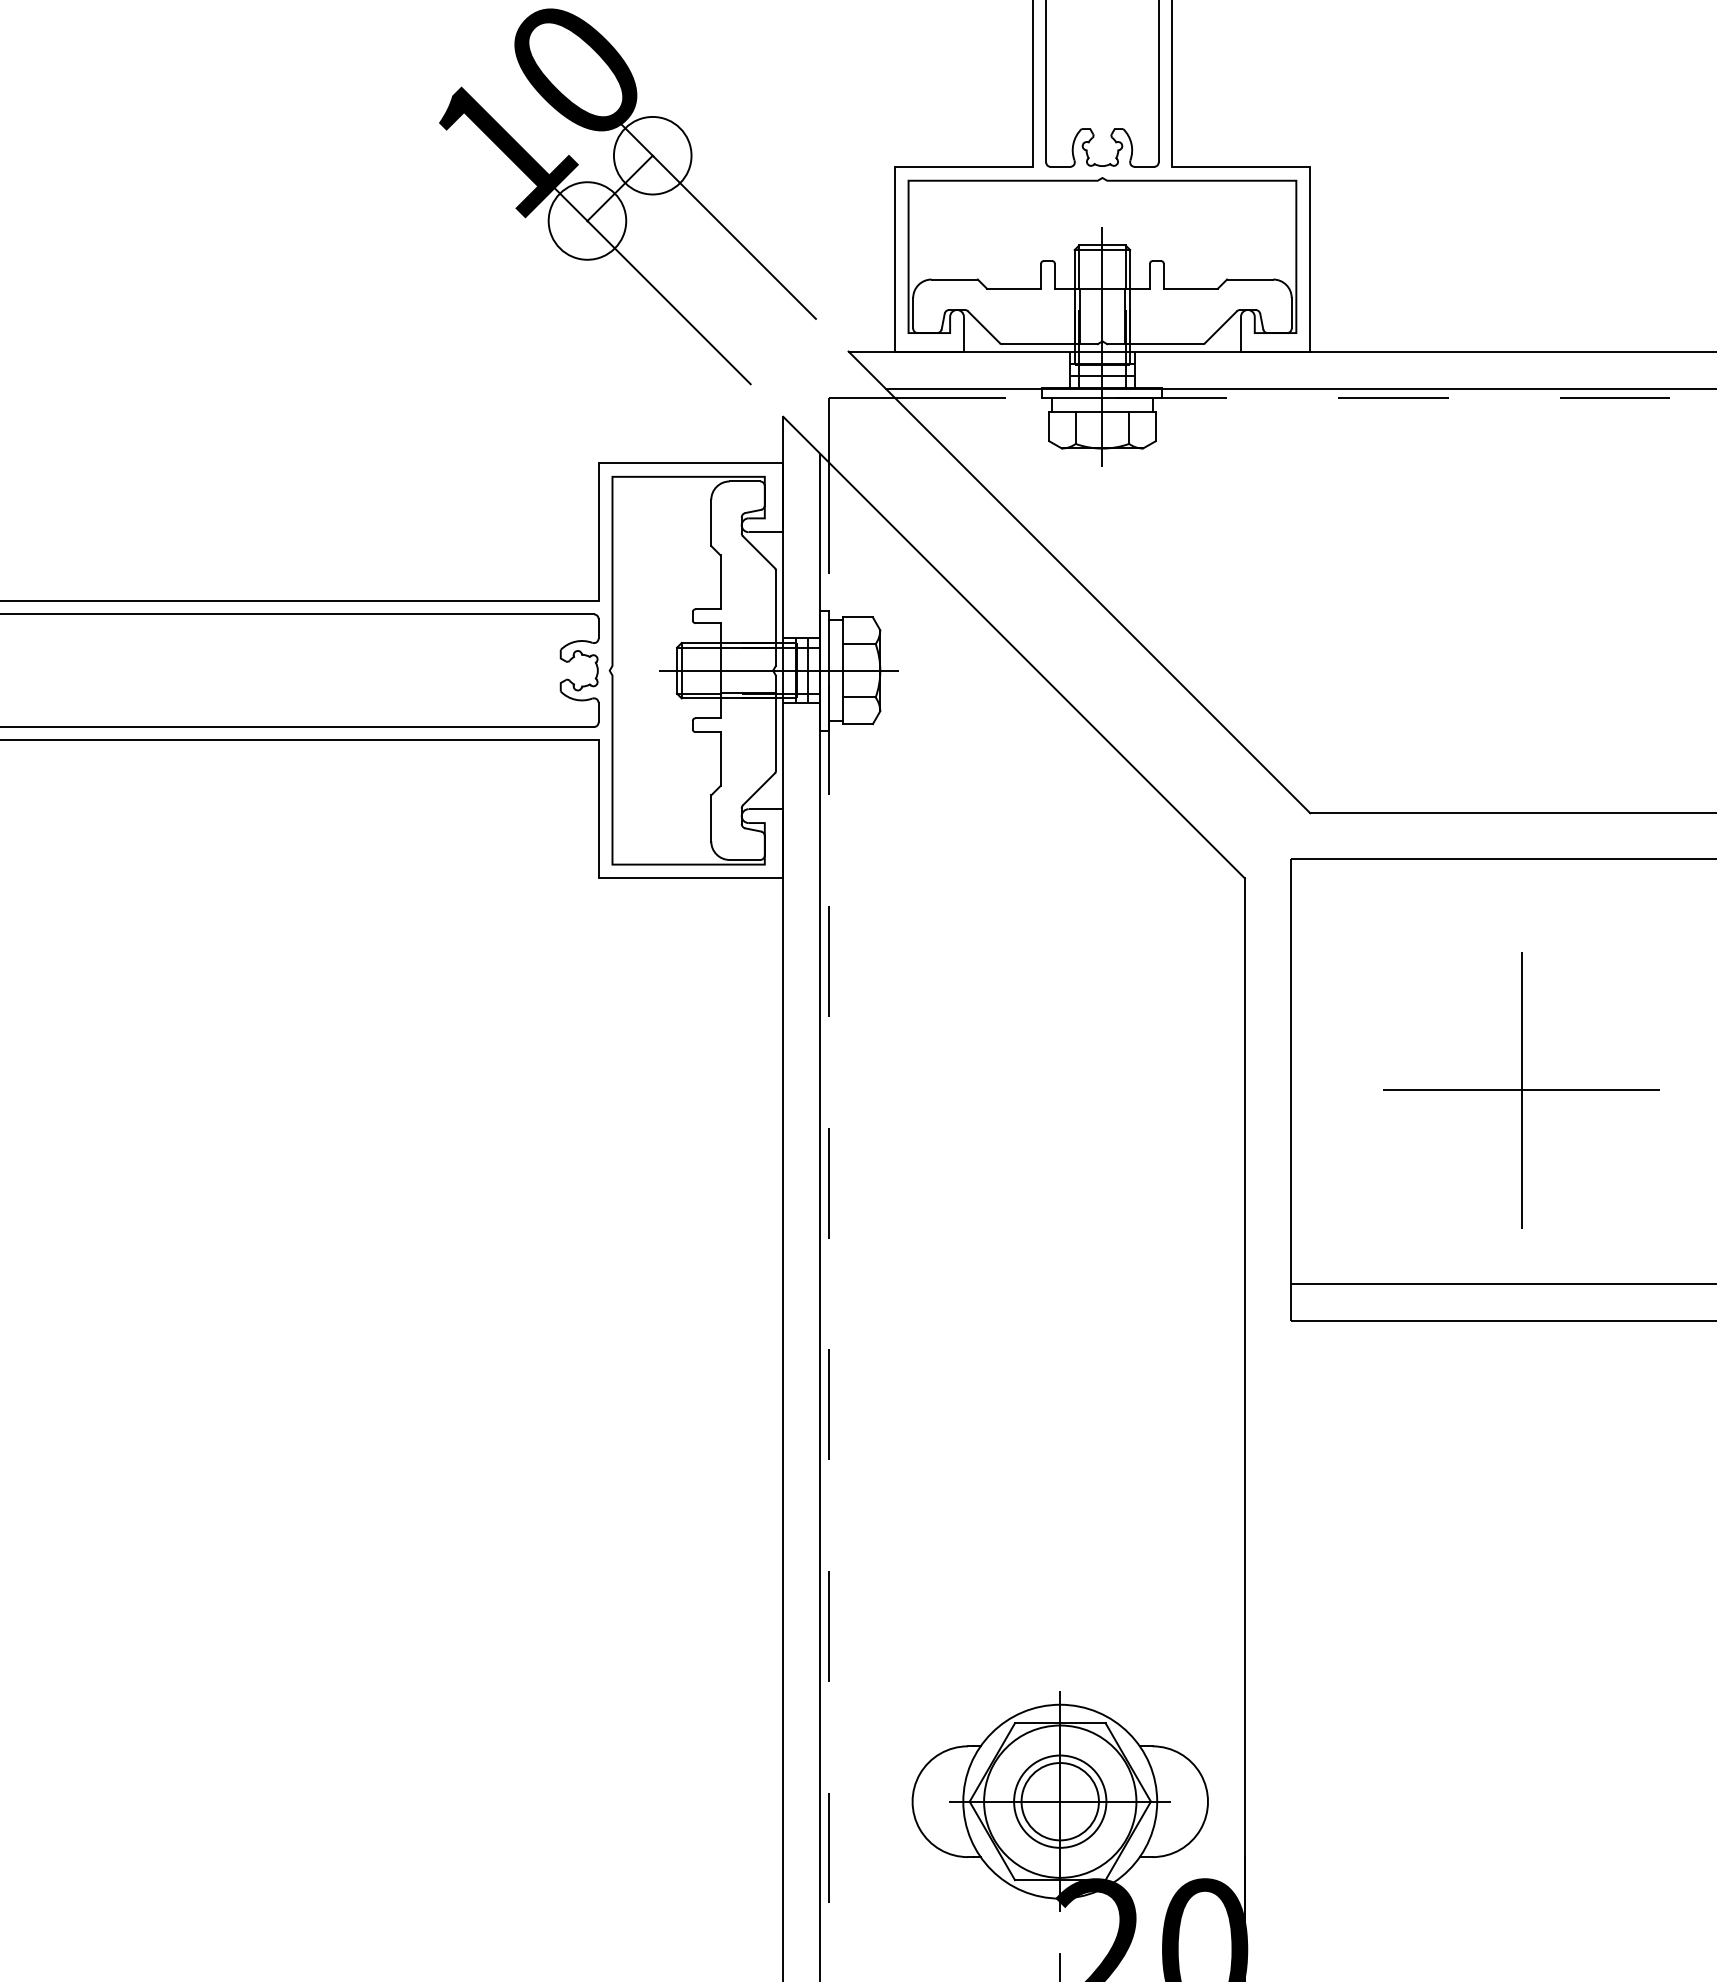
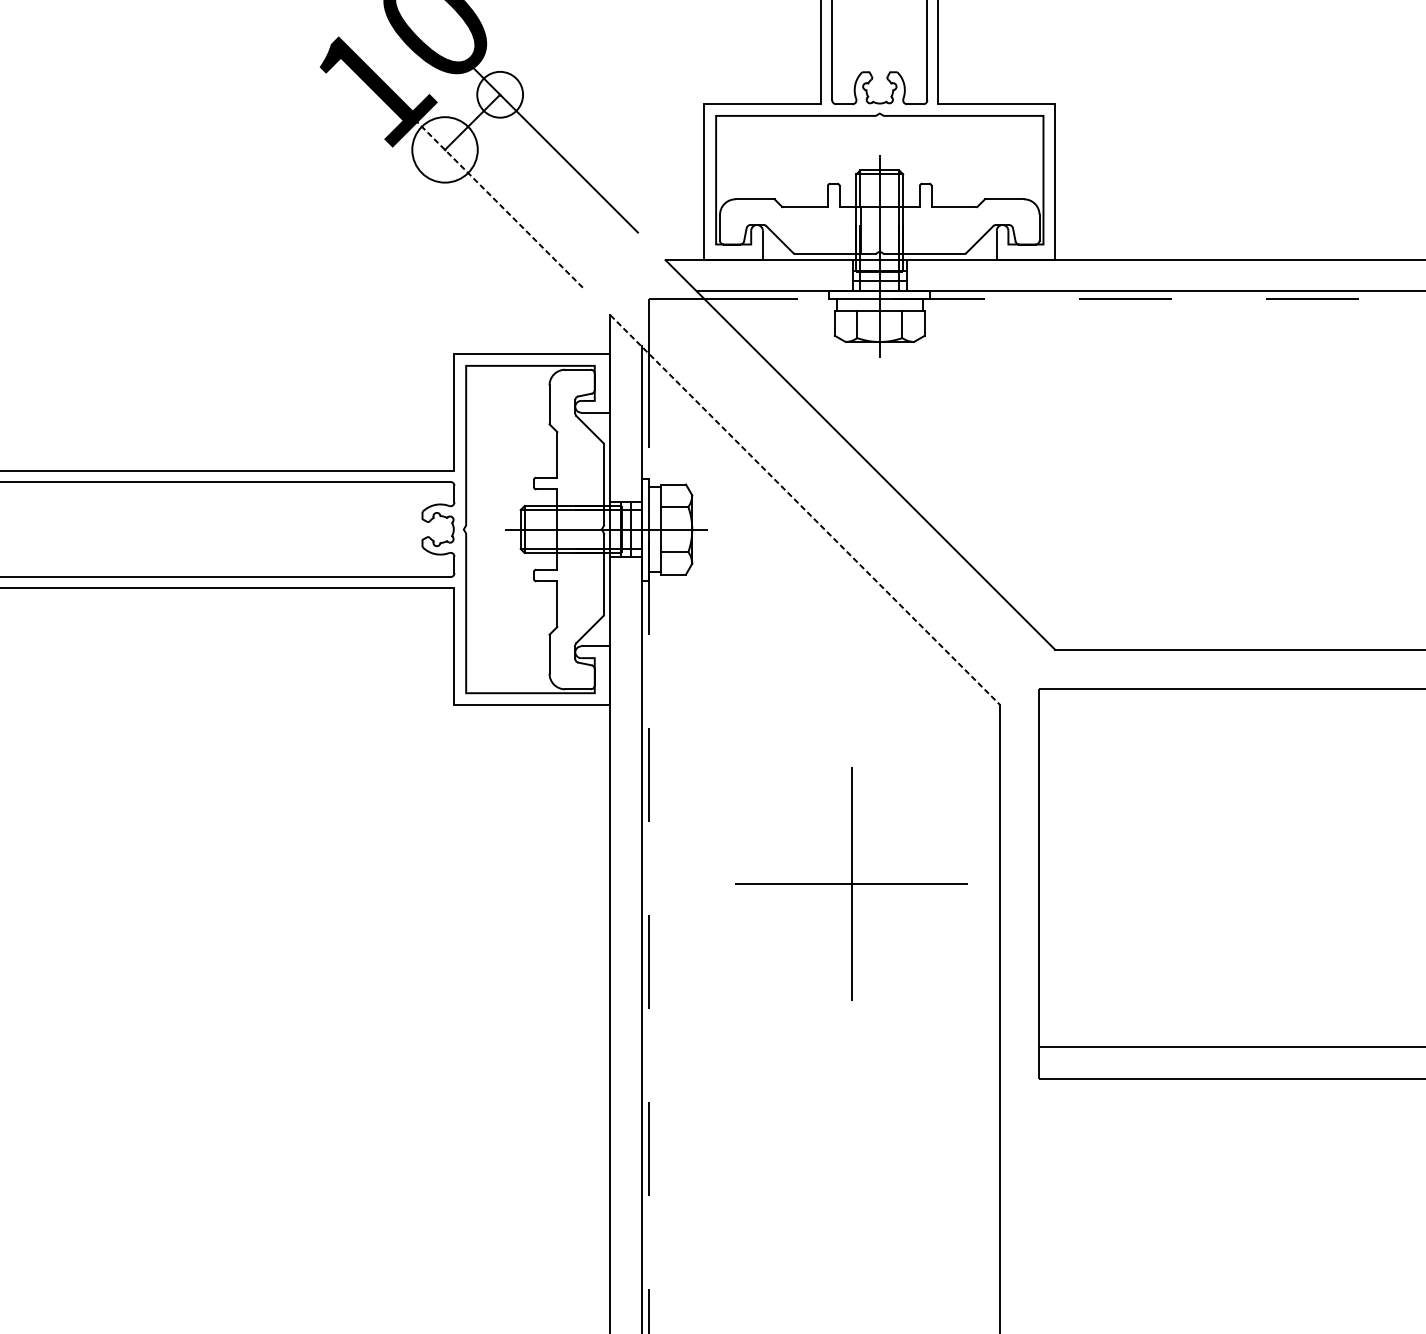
circle: (652, 155) -> (499, 94), size x0.7
line: (649, 282) -> (497, 201), solid -> dashed
line: (1014, 648) -> (805, 510), solid -> dashed
part: (1521, 1090) -> (851, 883), moved

